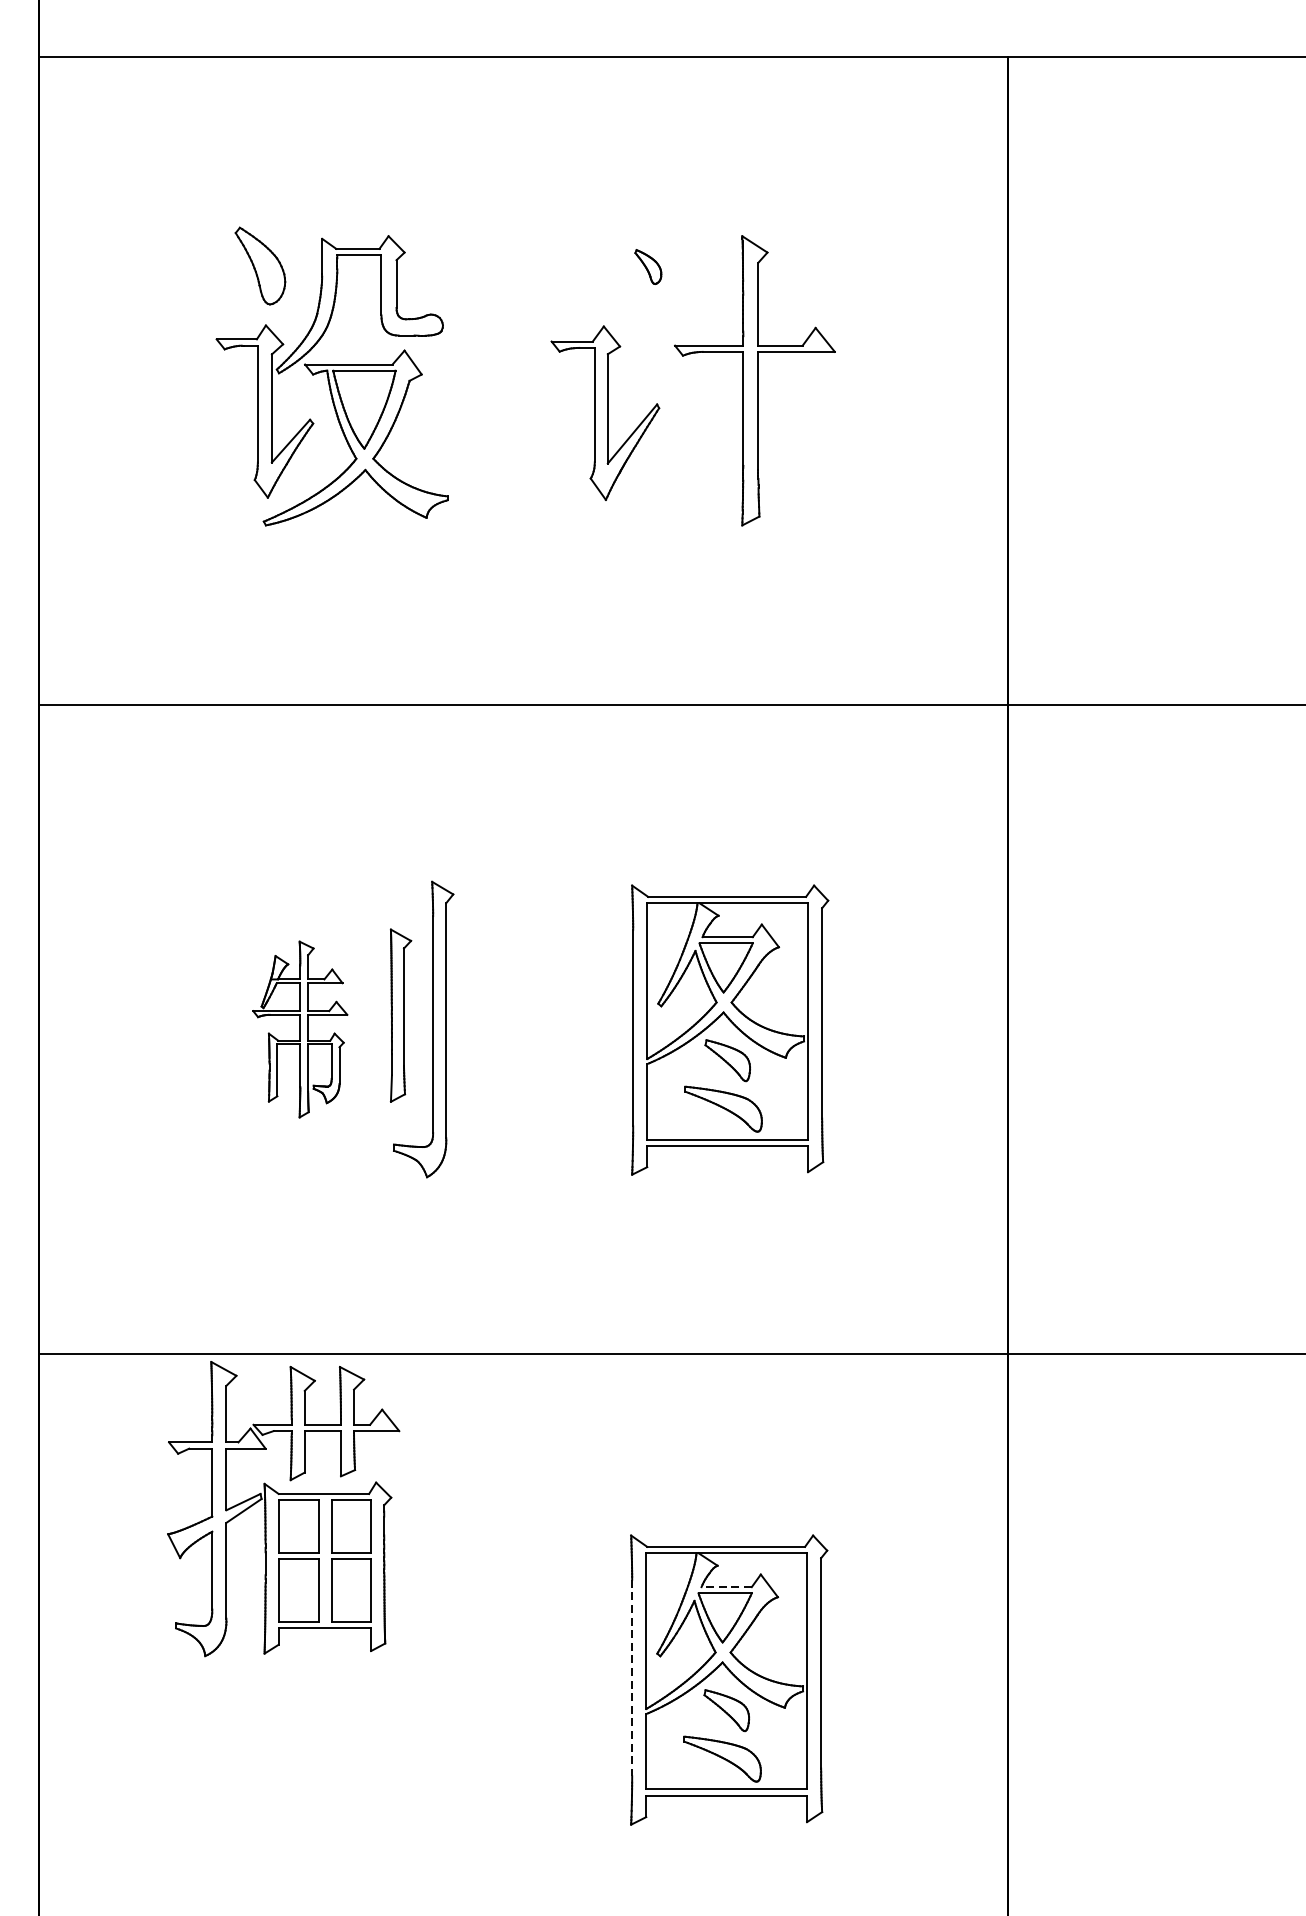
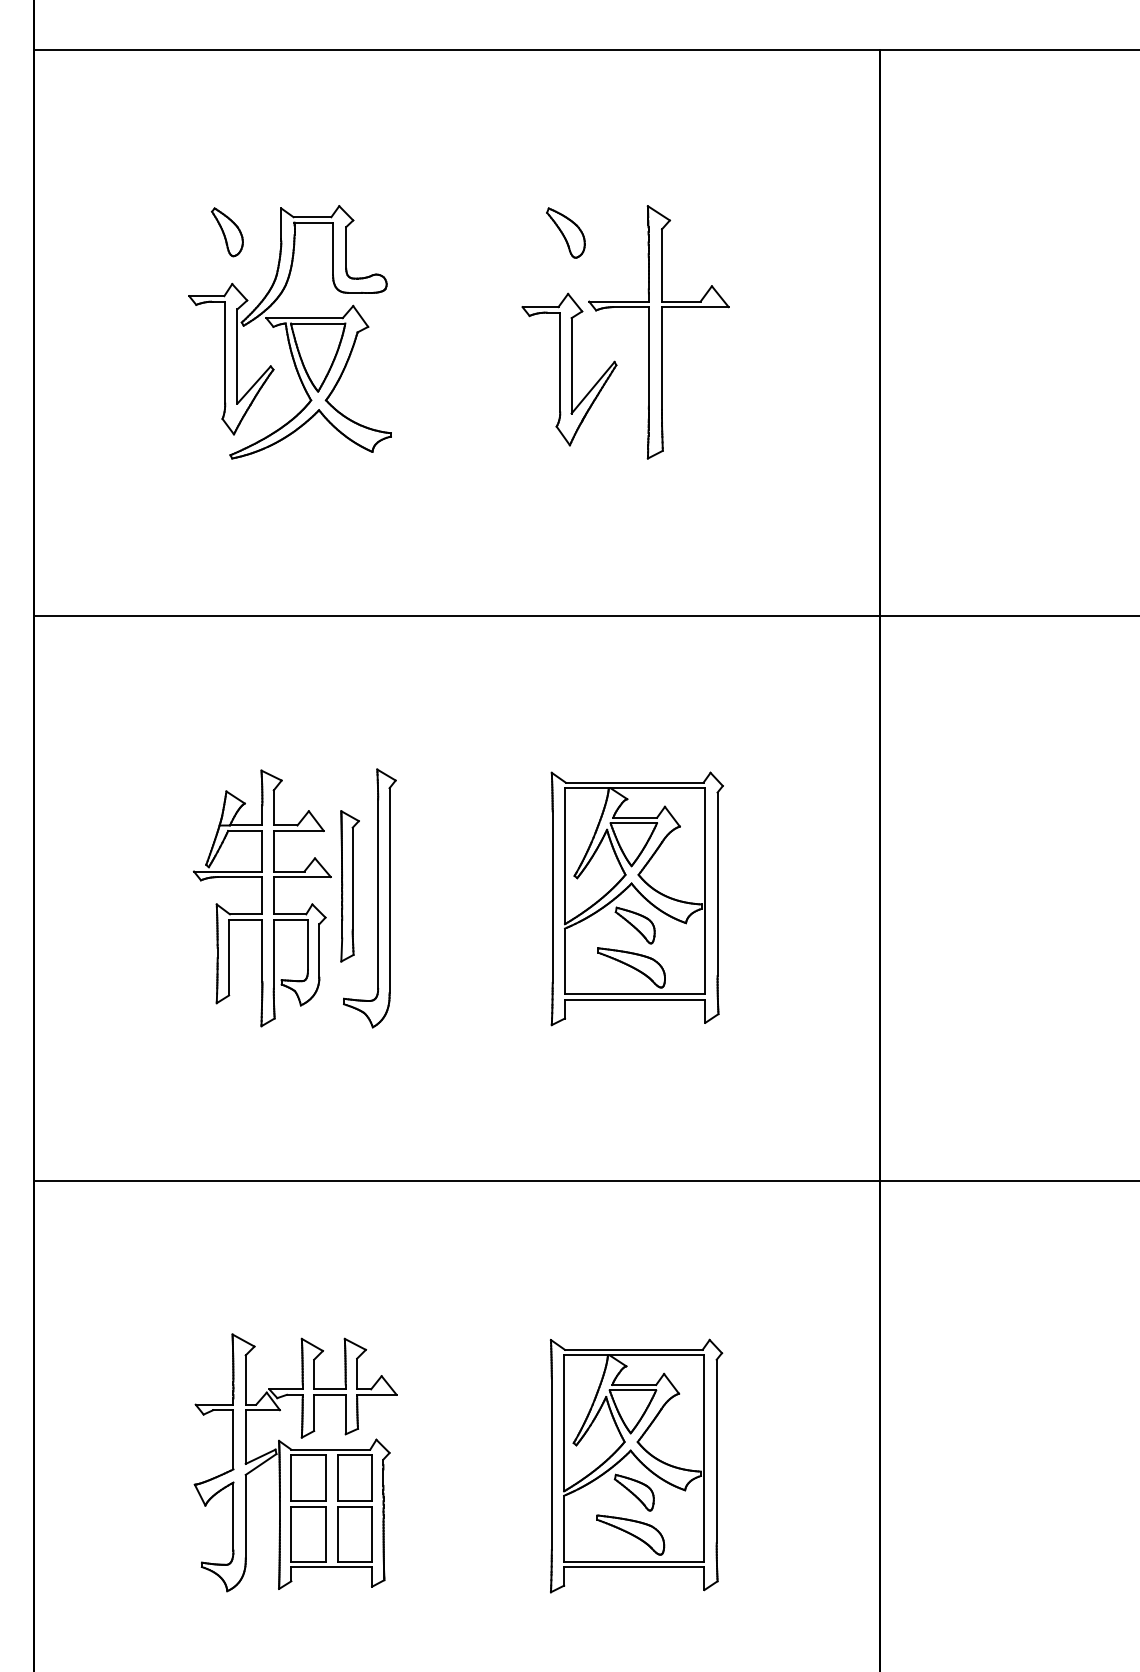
part: (260, 266) -> (227, 232), size x0.71
part: (647, 266) -> (565, 232), size x1.67
part: (605, 413) -> (569, 369), moved
part: (299, 1029) -> (261, 898), size x1.67
part: (283, 1508) -> (295, 1462), moved
line: (726, 1586) -> (634, 1384), dashed -> solid
line: (631, 1678) -> (551, 1464), dashed -> solid

